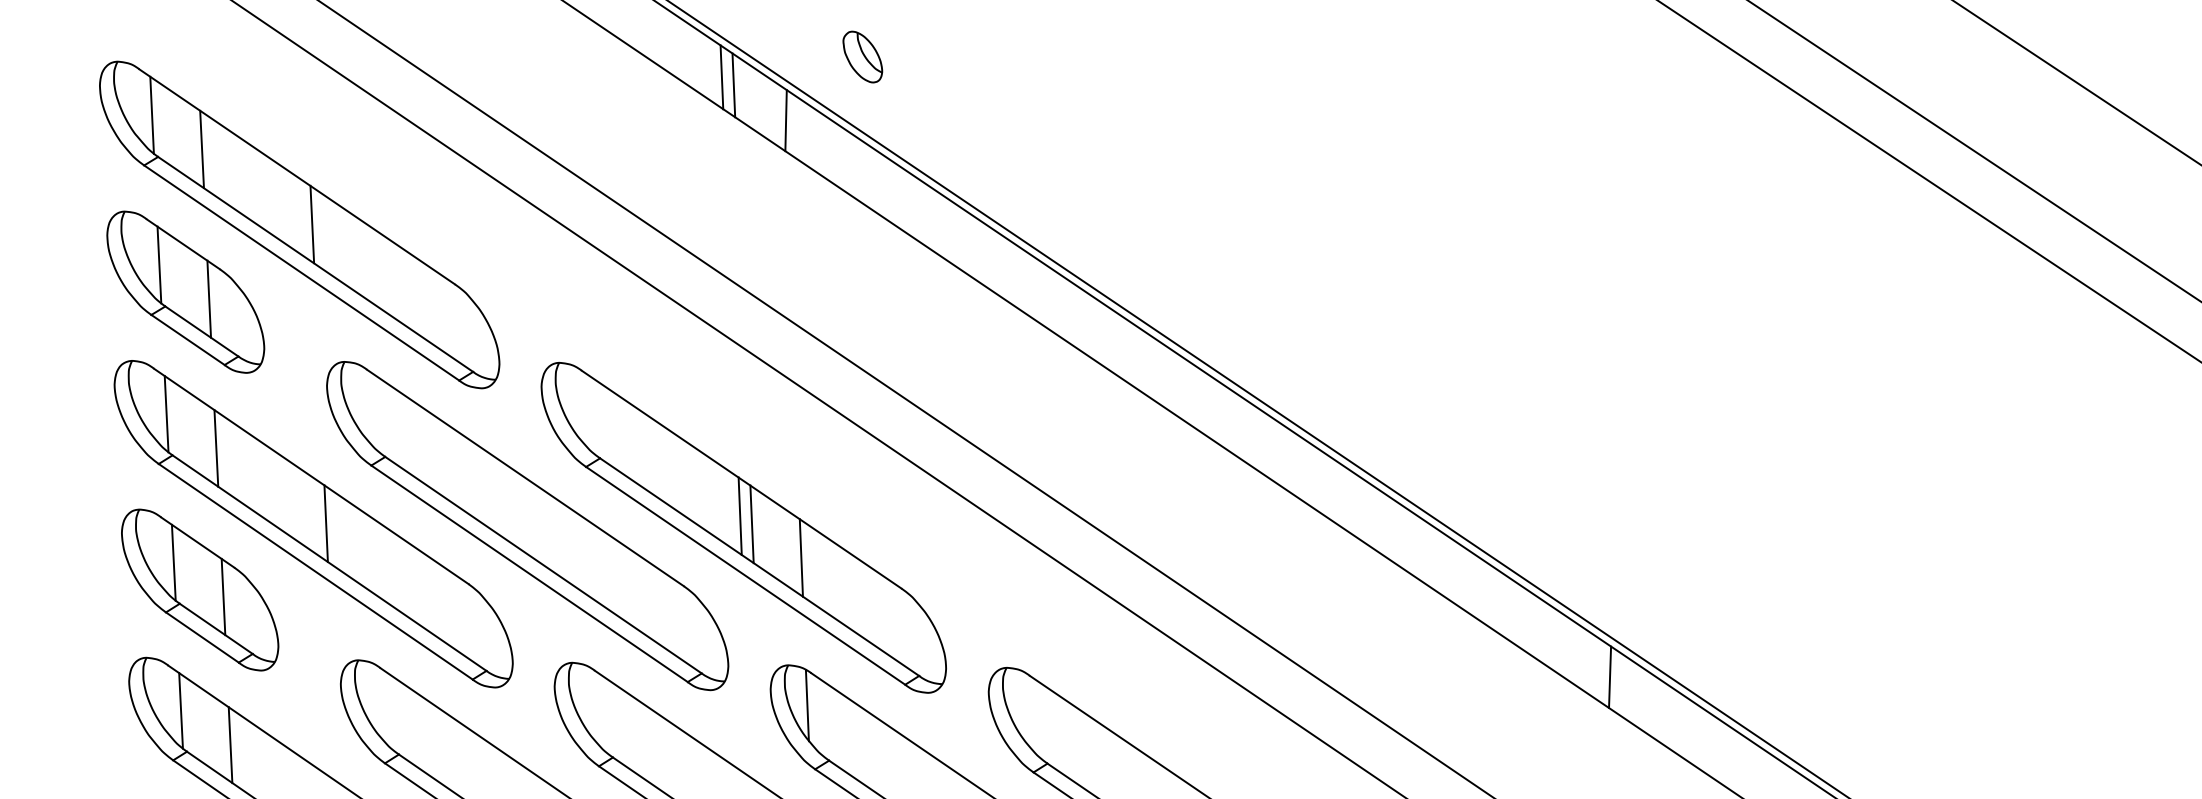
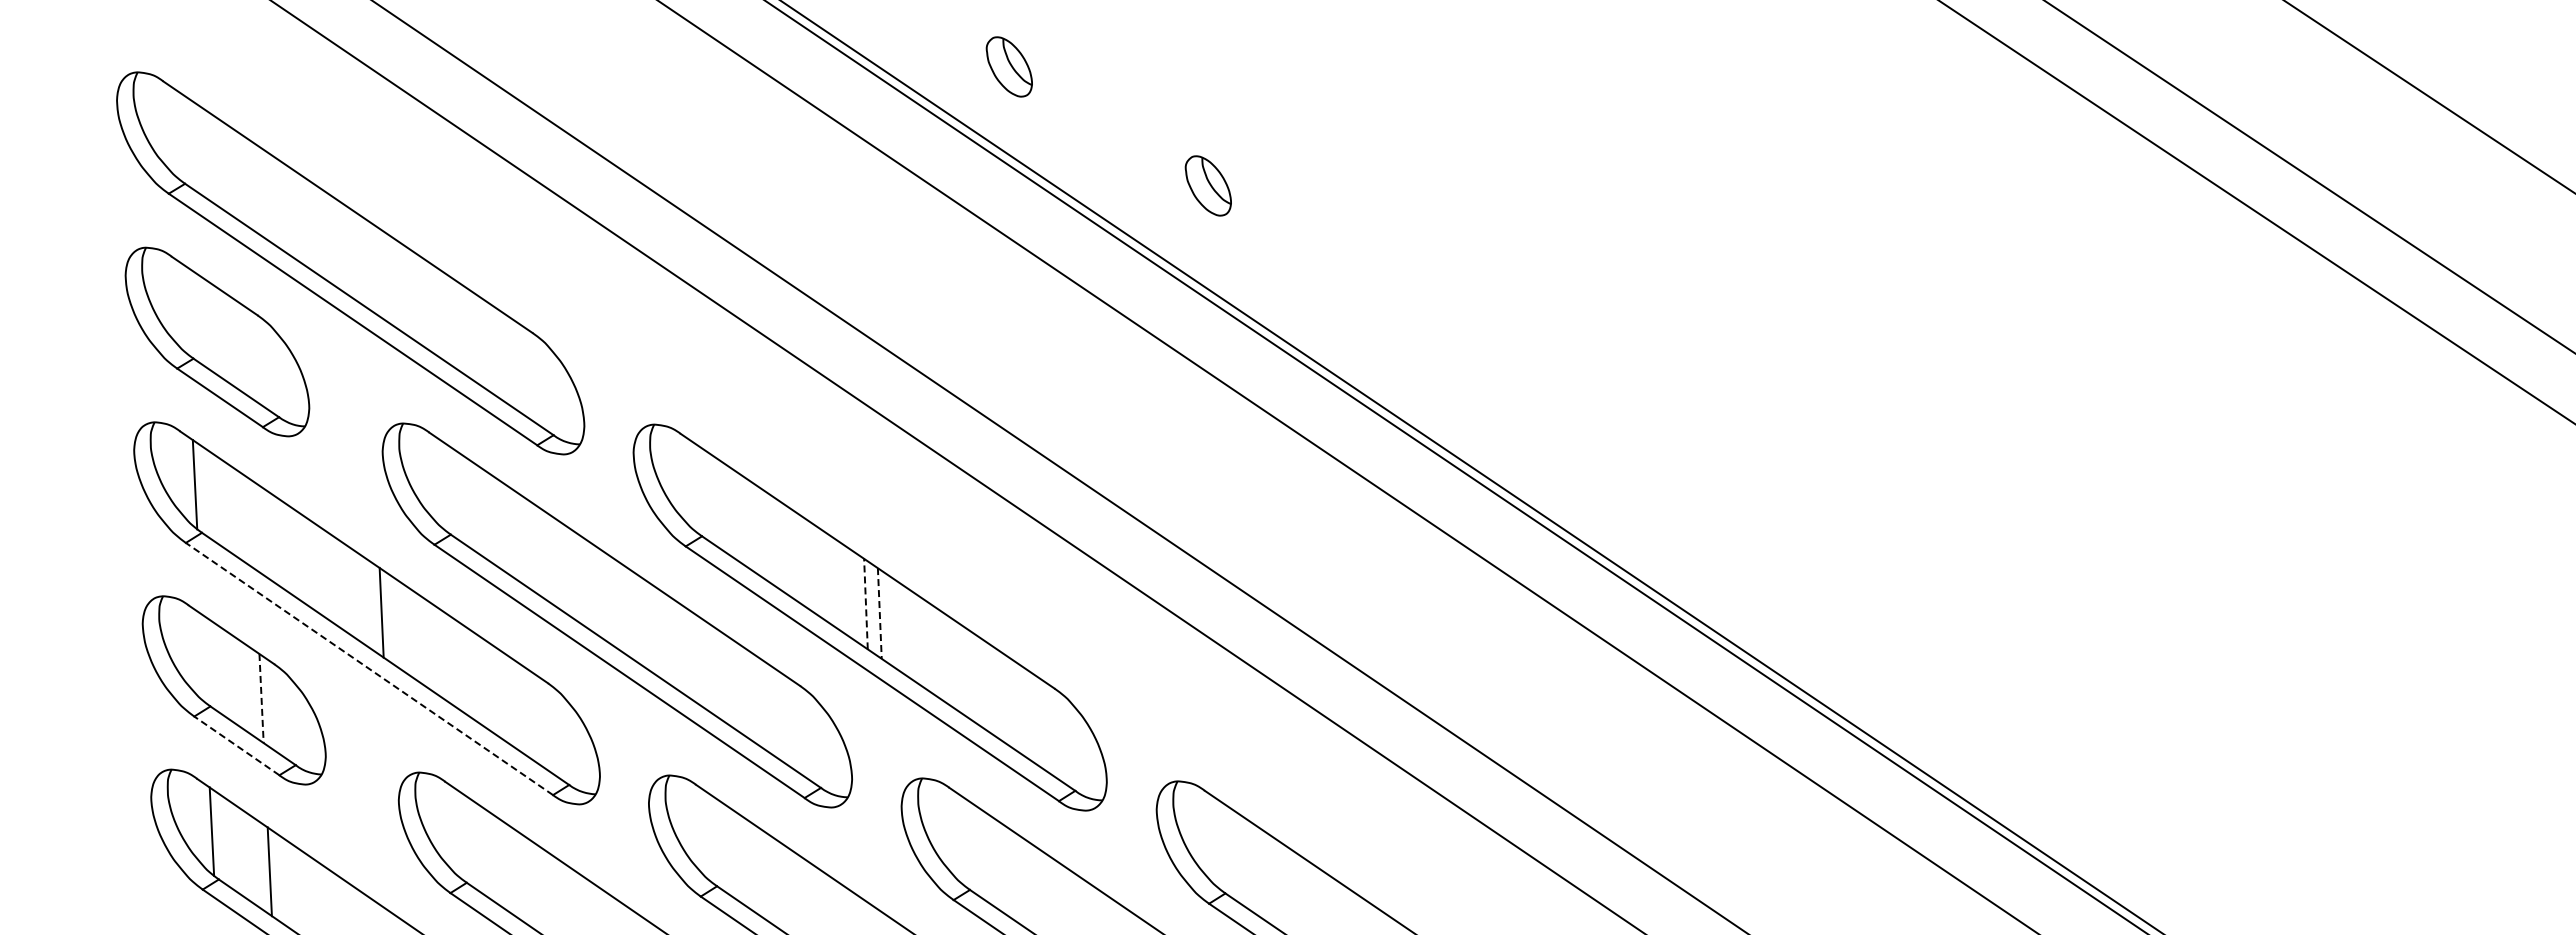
line: (721, 77) -> (844, 90), removed
line: (733, 84) -> (858, 99), removed
line: (151, 115) -> (177, 135), removed
line: (785, 120) -> (919, 141), removed
line: (202, 149) -> (236, 174), removed
part: (1032, 158) -> (1207, 185), added
line: (312, 224) -> (365, 262), removed
line: (159, 265) -> (186, 310), removed
line: (208, 299) -> (244, 350), removed
line: (216, 448) -> (253, 524), removed
line: (739, 515) -> (865, 603), solid -> dashed
line: (751, 525) -> (879, 614), solid -> dashed
line: (801, 557) -> (937, 652), removed
line: (173, 562) -> (203, 658), removed
line: (315, 572) -> (369, 669), solid -> dashed
line: (223, 596) -> (261, 698), solid -> dashed
line: (202, 637) -> (236, 745), solid -> dashed
line: (1610, 677) -> (1883, 792), removed
line: (807, 705) -> (944, 825), removed

